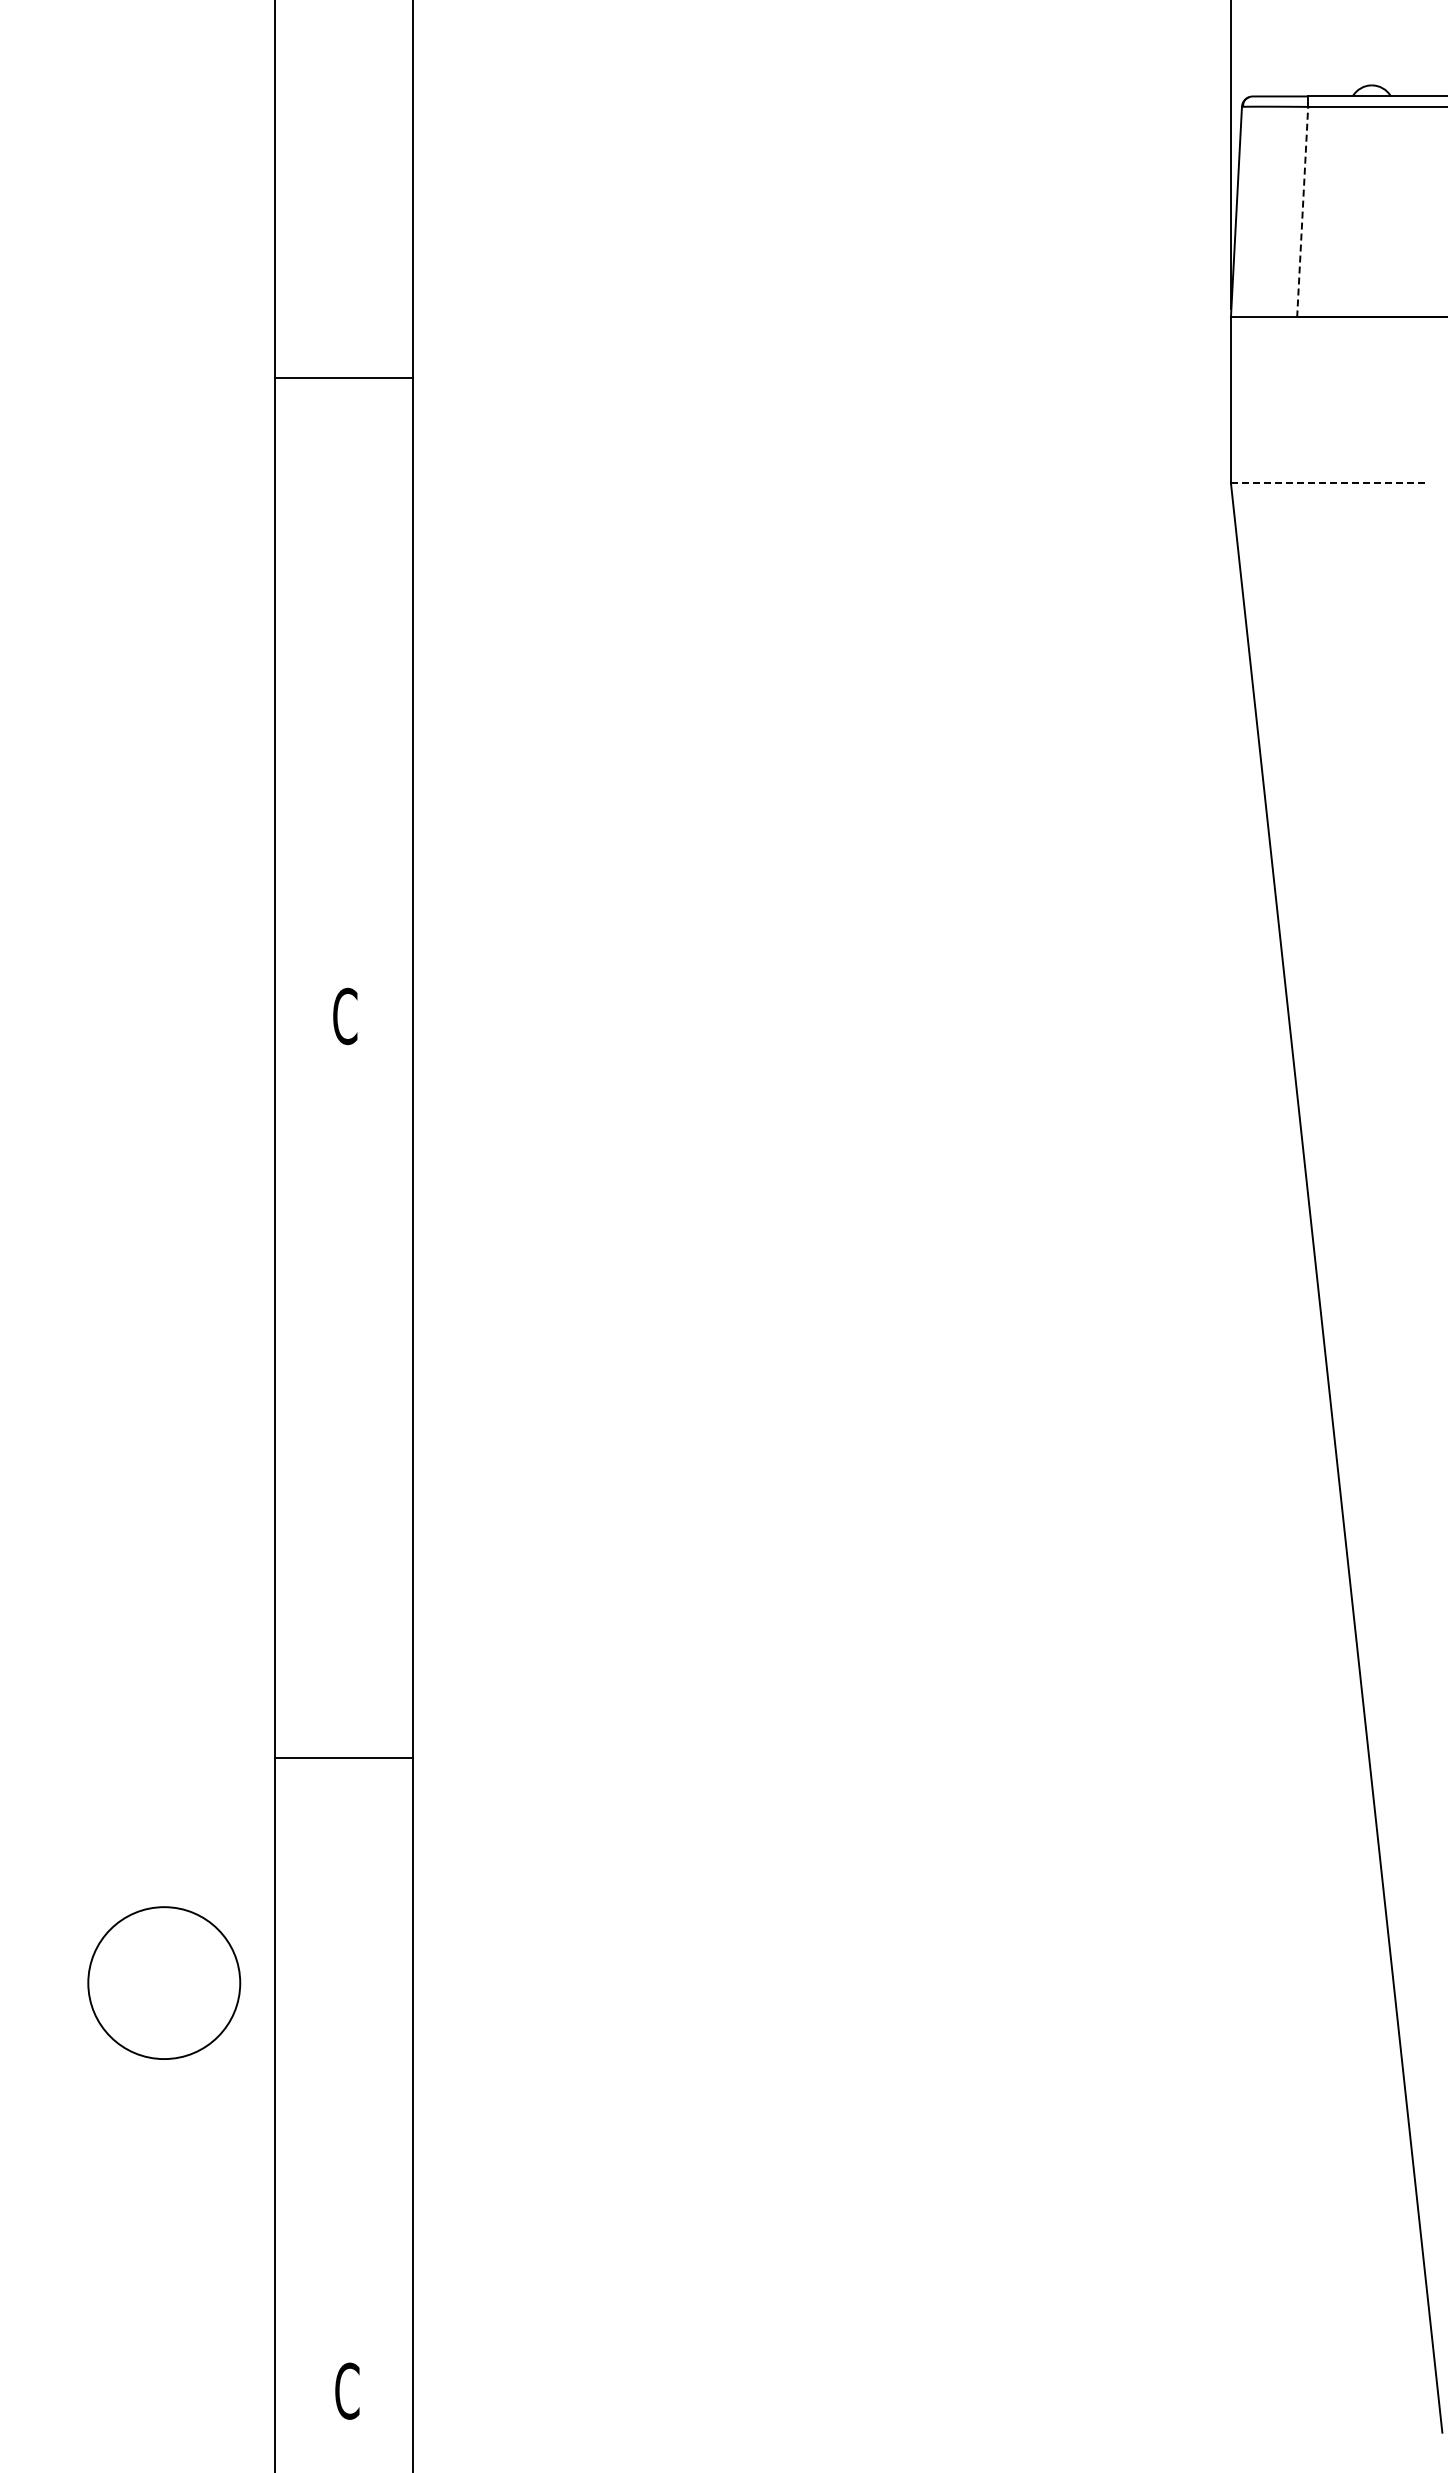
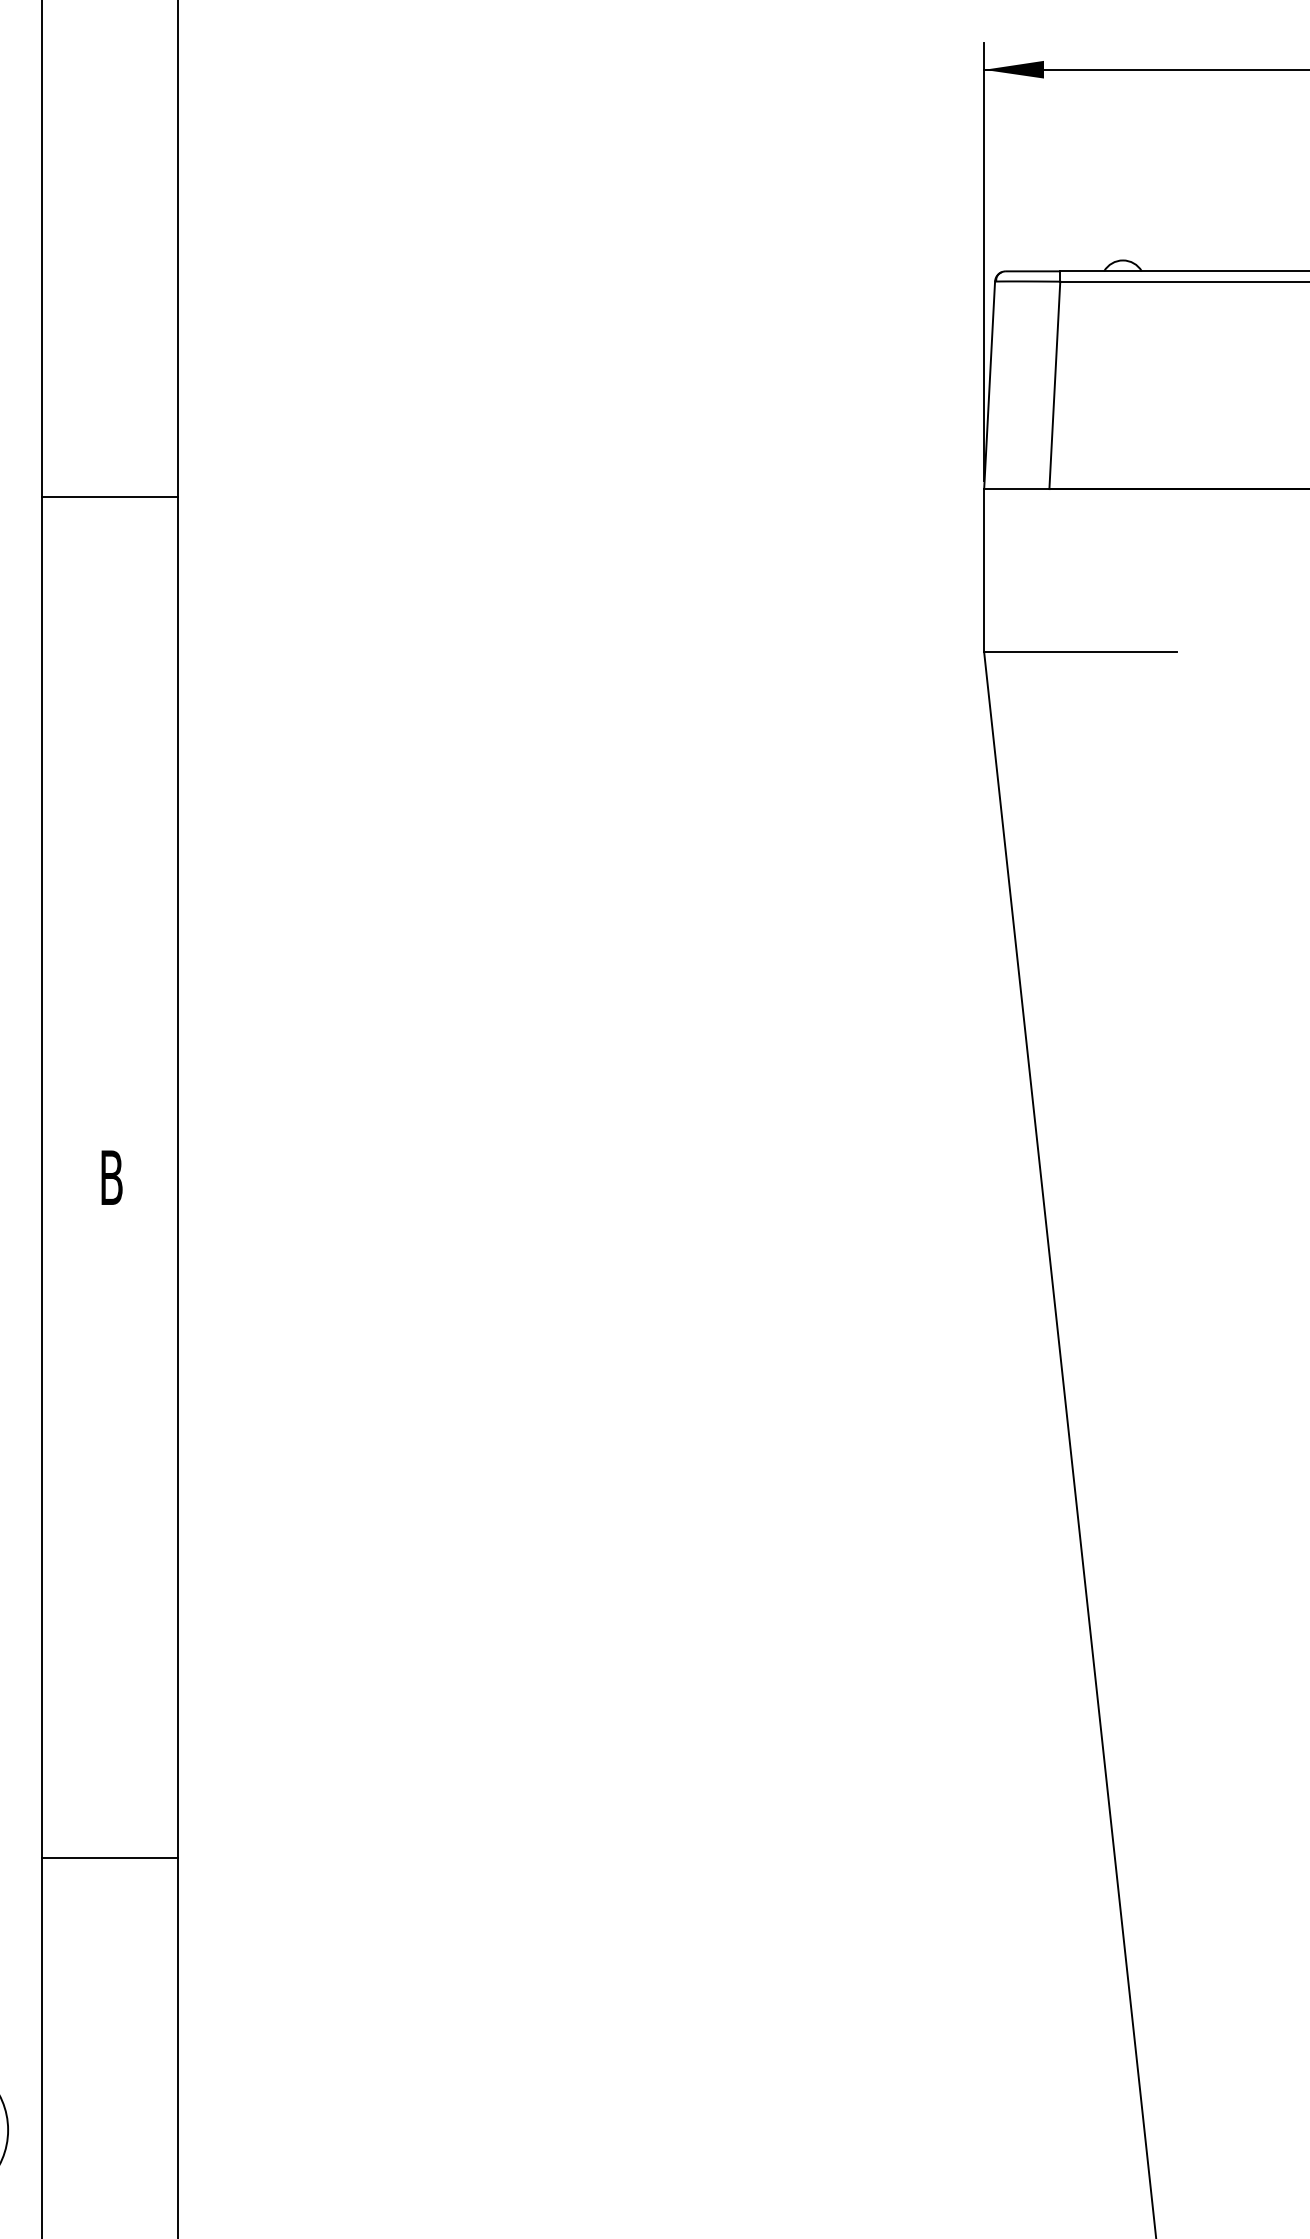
line: (1302, 211) -> (1054, 384), dashed -> solid
line: (343, 377) -> (109, 497), moved
line: (1328, 483) -> (1080, 652), dashed -> solid
text: (345, 1016) -> (111, 1177), C -> B
line: (343, 1757) -> (109, 1857), moved

